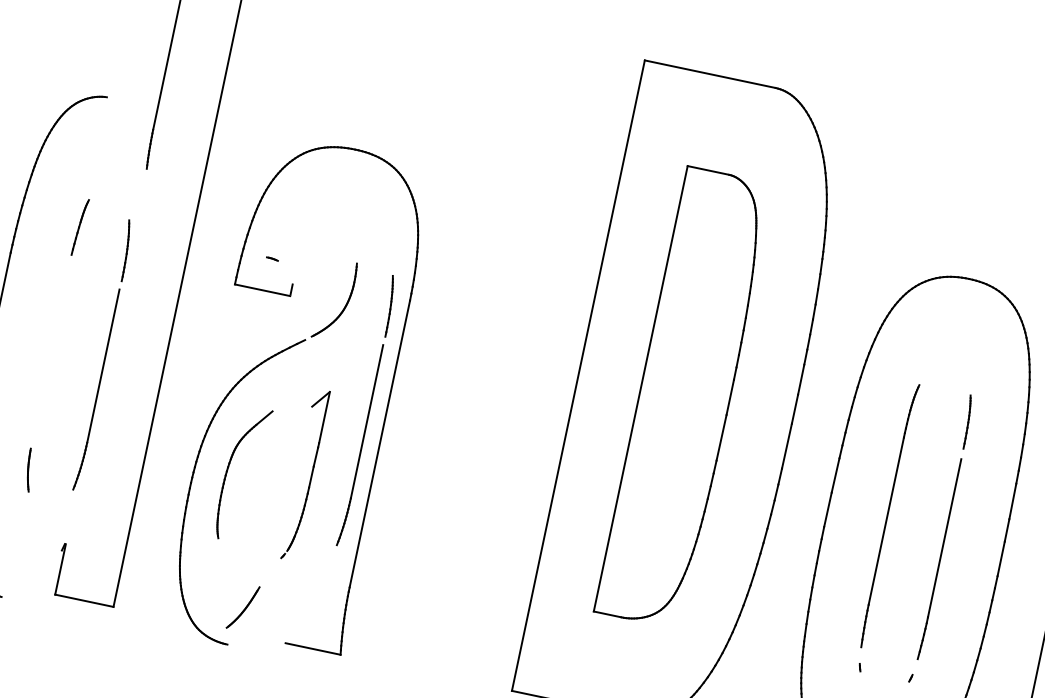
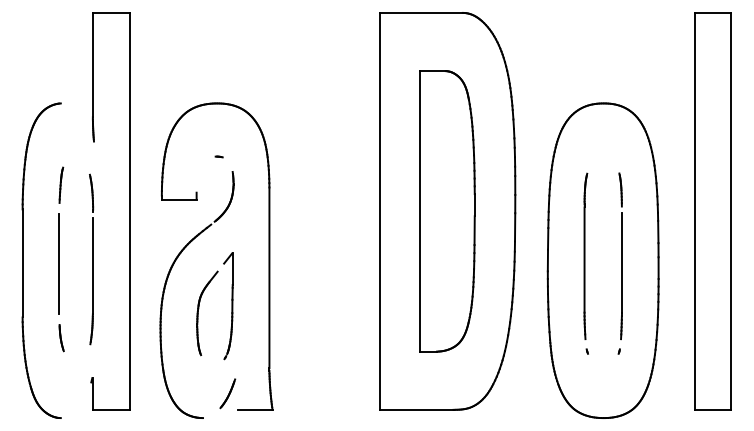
part: (271, 258) -> (218, 156), moved
line: (49, 350) -> (58, 263), added
part: (367, 410) -> (257, 259), removed
part: (228, 471) -> (198, 313), moved
part: (242, 607) -> (227, 393), moved

